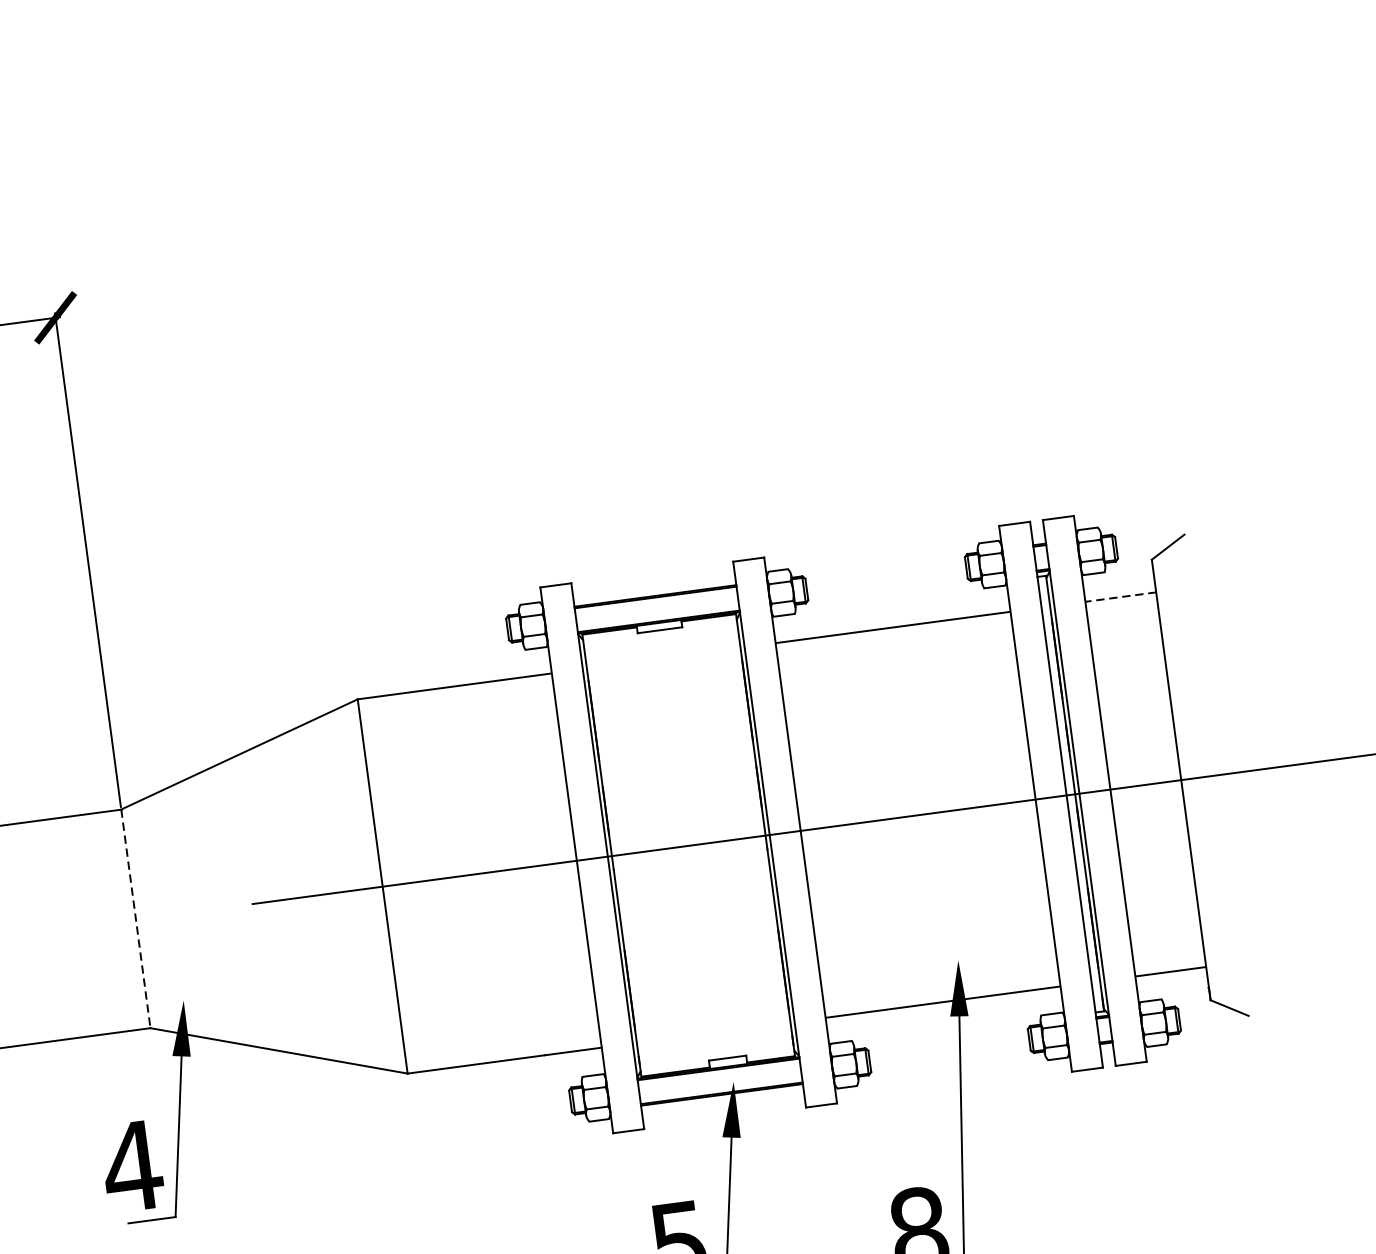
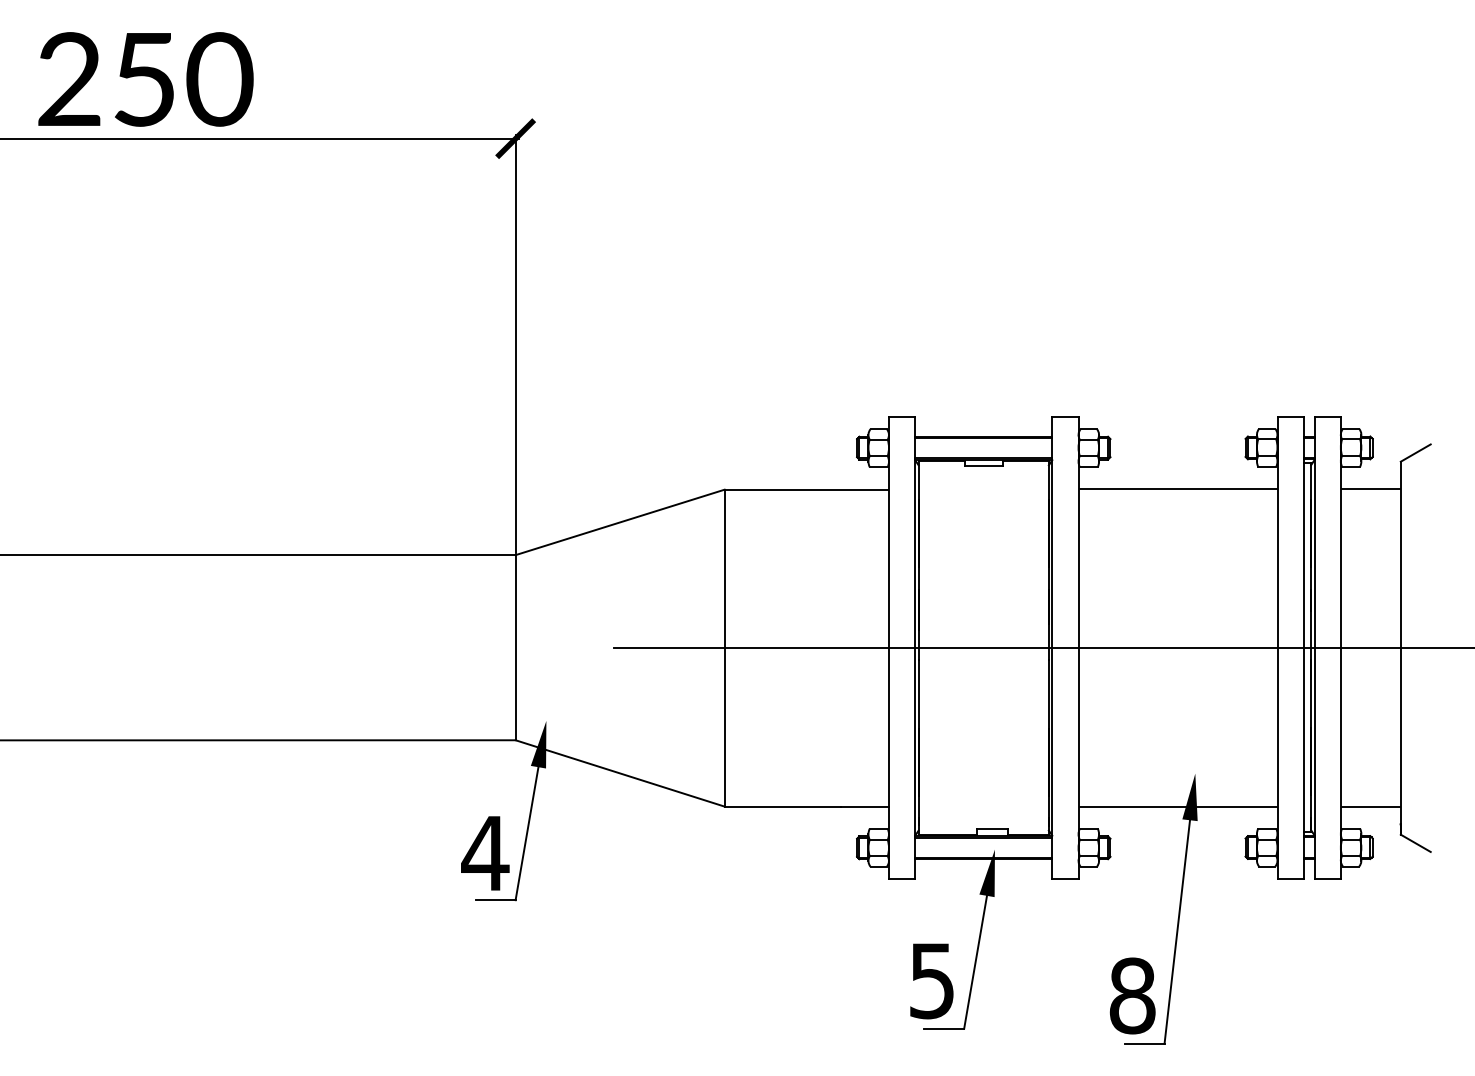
line: (1120, 597) -> (1370, 489), dashed -> solid
line: (135, 918) -> (515, 647), dashed -> solid

